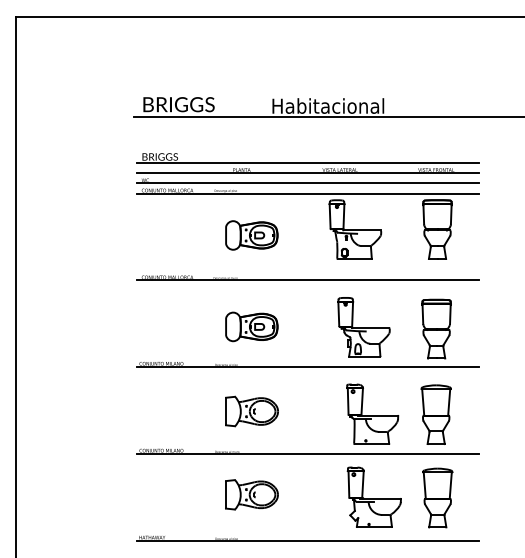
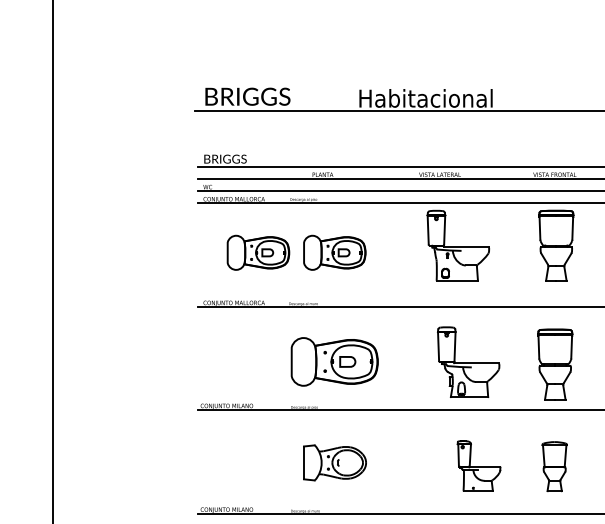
part: (187, 235) -> (258, 252), added
part: (251, 326) -> (334, 361), size x1.4
part: (372, 413) -> (478, 465), size x0.7
part: (435, 414) -> (553, 466), size x0.7

